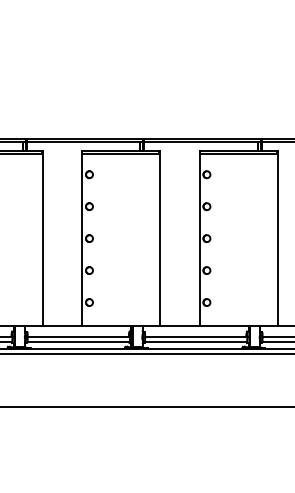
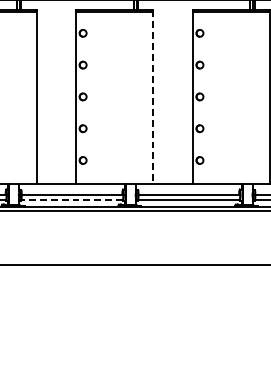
line: (160, 239) -> (153, 97), solid -> dashed
line: (78, 341) -> (72, 199), solid -> dashed

